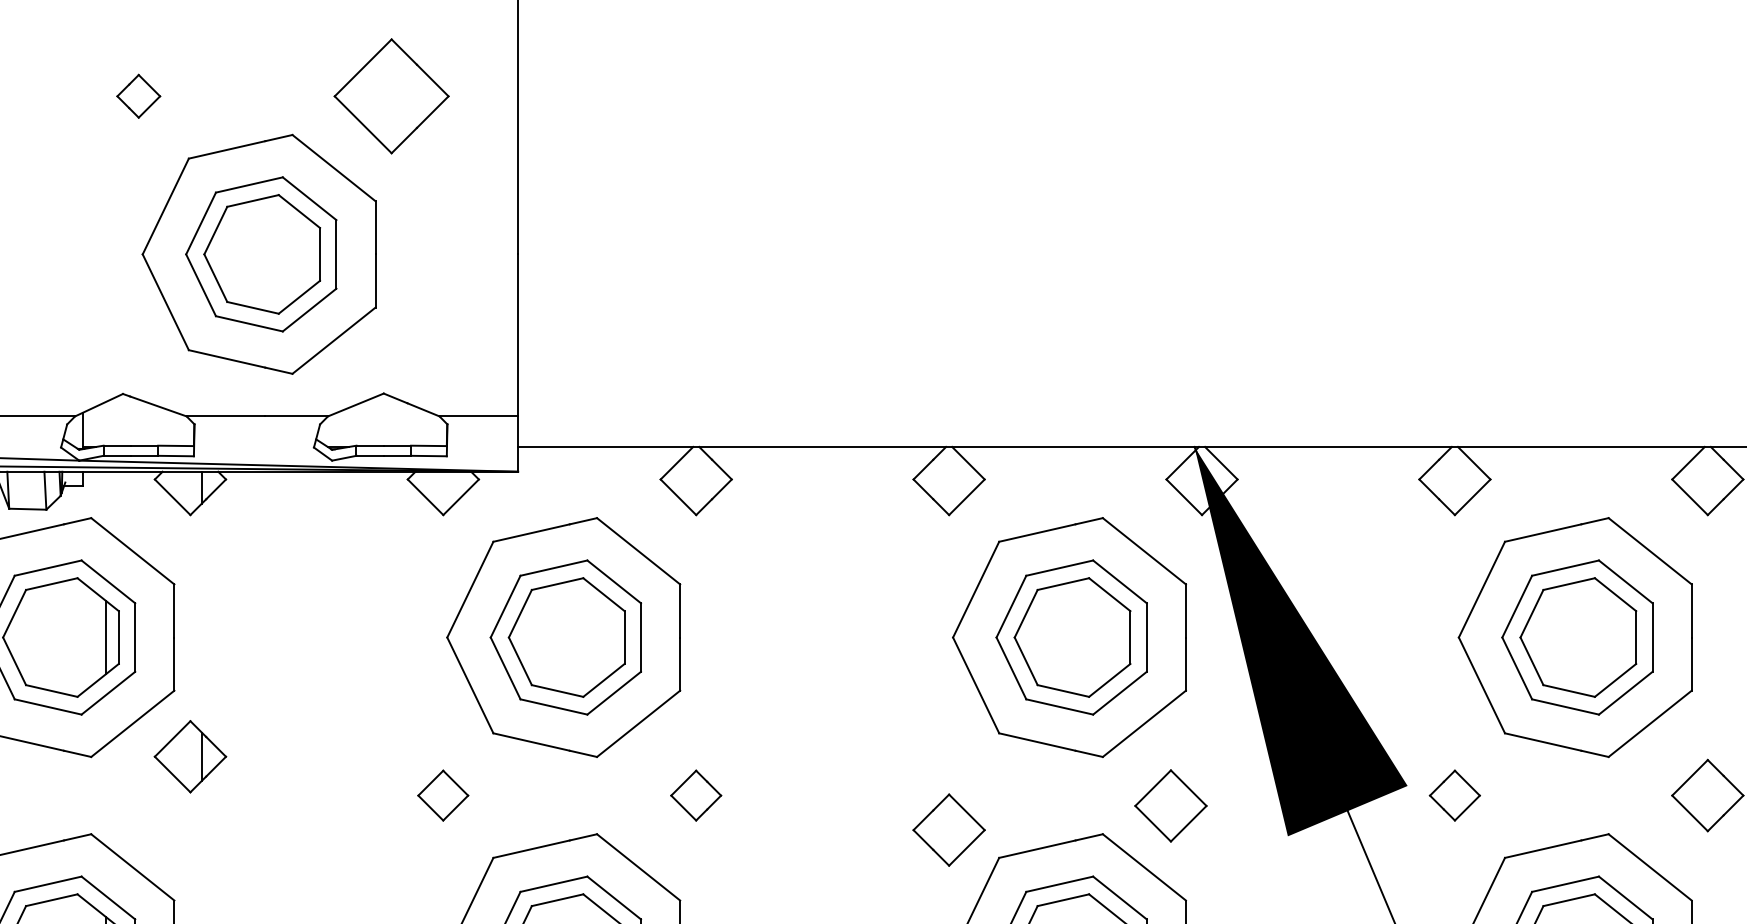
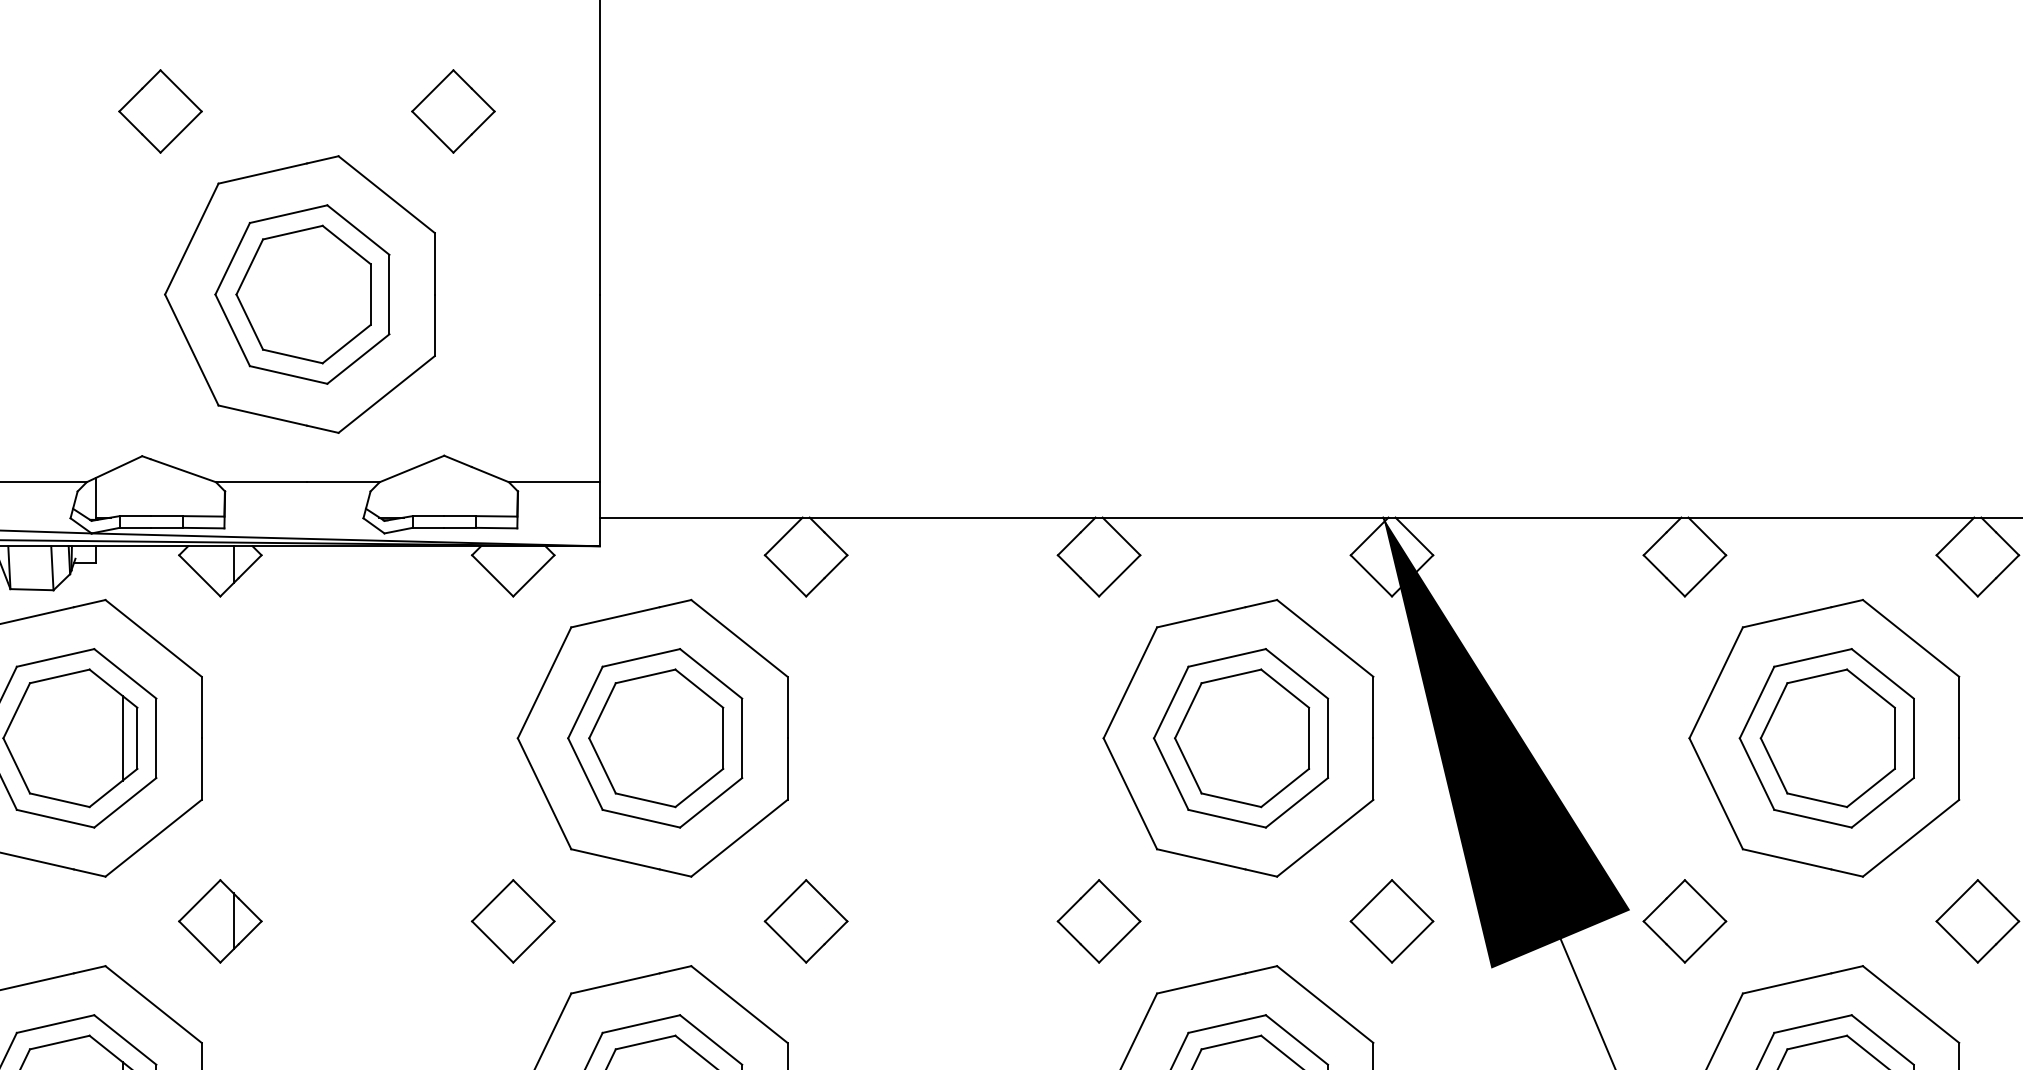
part: (138, 96) -> (160, 111), size x1.67
part: (391, 96) -> (453, 111), size x0.62
part: (190, 756) -> (220, 921), moved
part: (442, 795) -> (512, 921), size x1.43
part: (695, 795) -> (805, 921), size x1.43
part: (1454, 795) -> (1684, 921), size x1.43
part: (1170, 806) -> (1391, 921), moved
part: (948, 830) -> (1098, 921), moved

